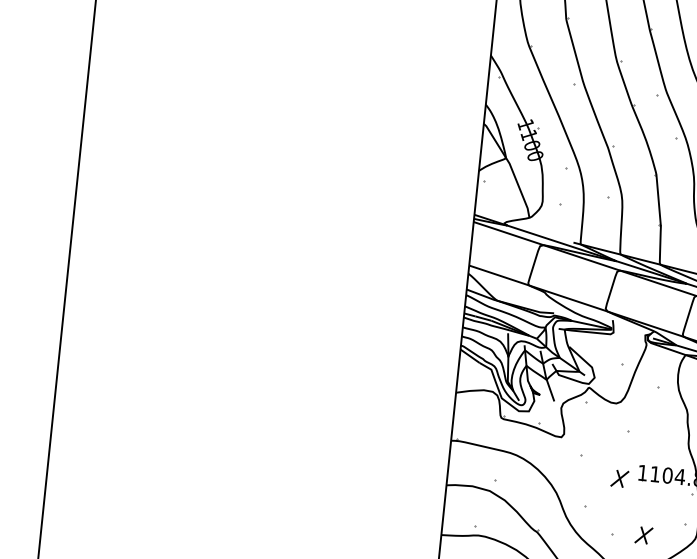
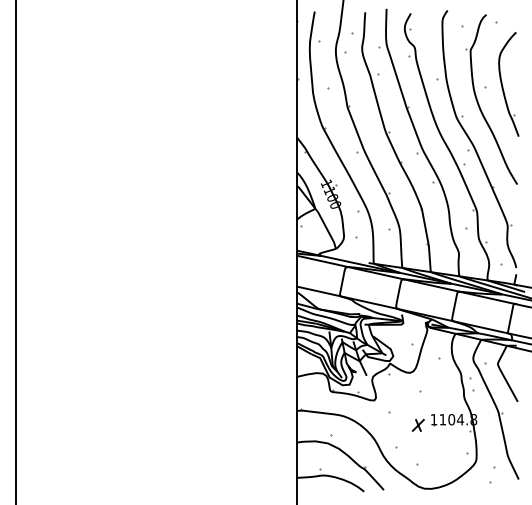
part: (642, 534) -> (438, 462), removed

